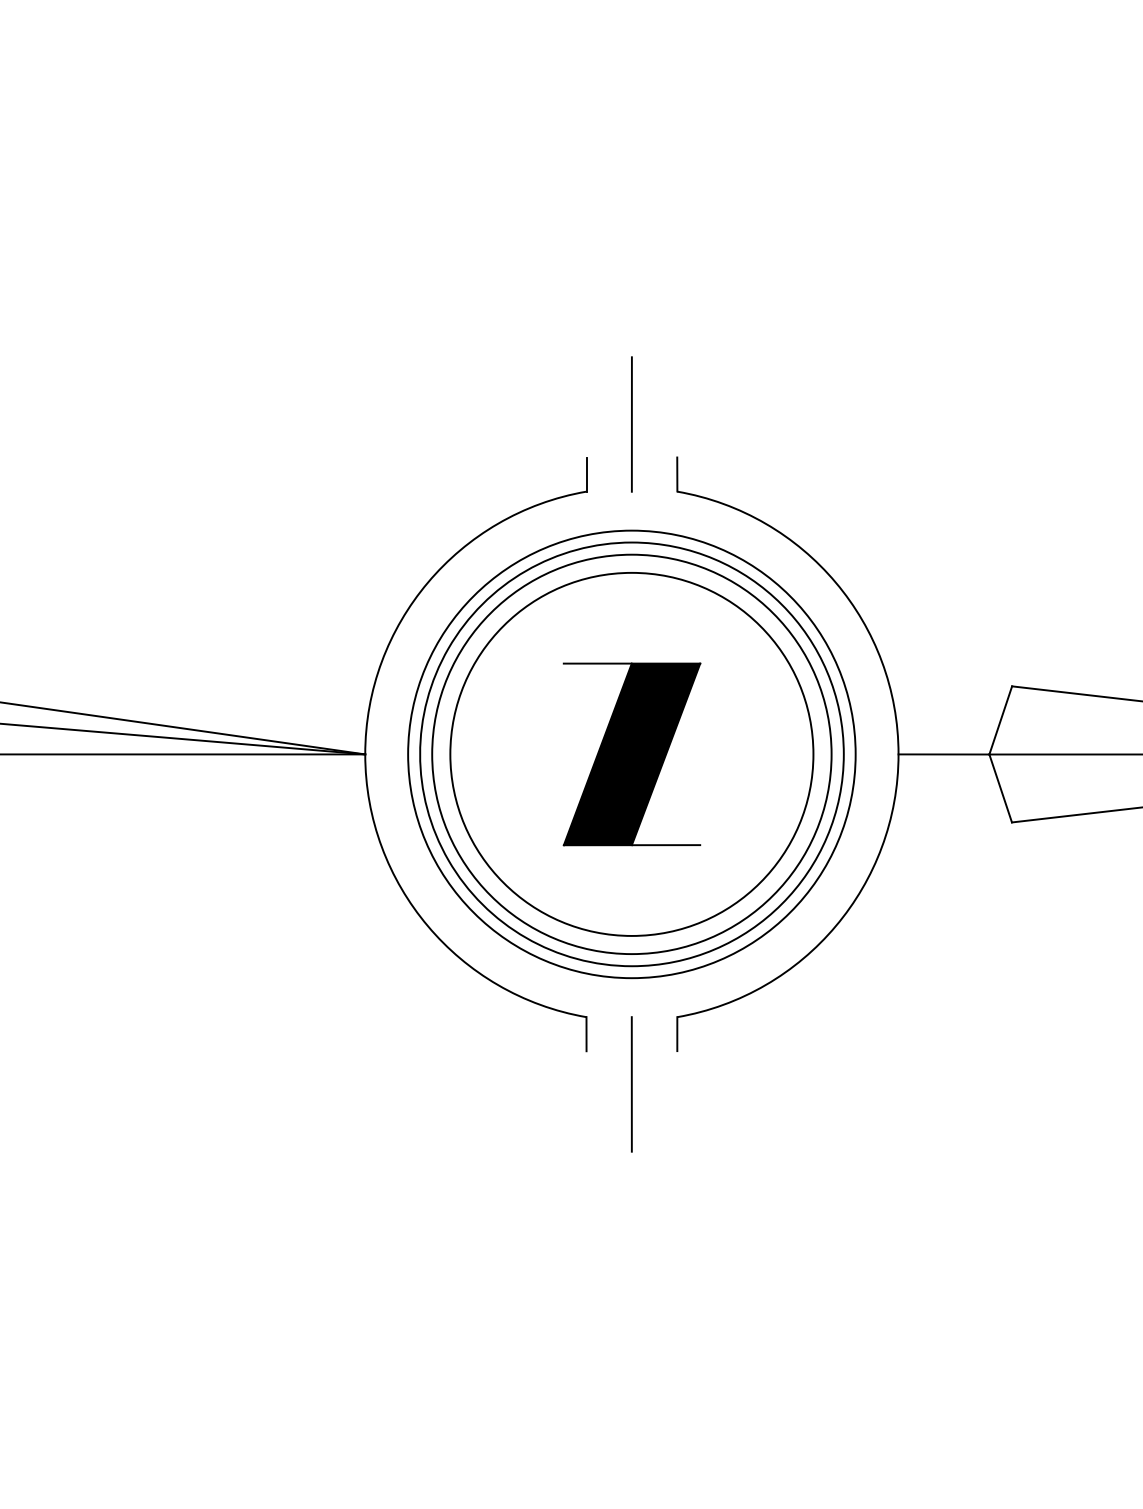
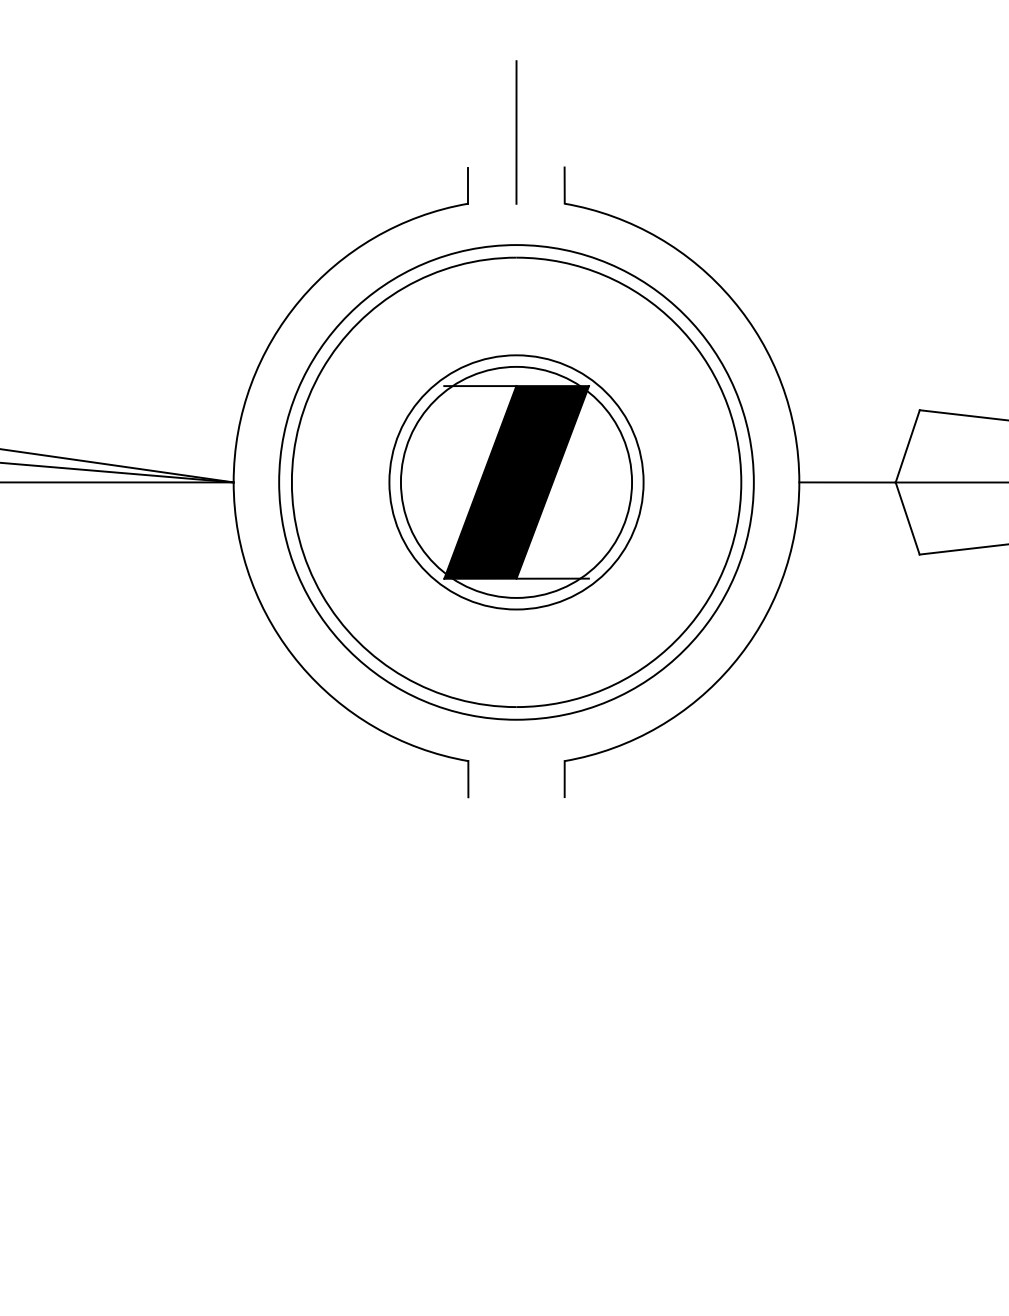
circle: (631, 753) -> (516, 481), size x0.6
circle: (631, 754) -> (516, 482), size x0.6
line: (631, 1084) -> (516, 832), removed

